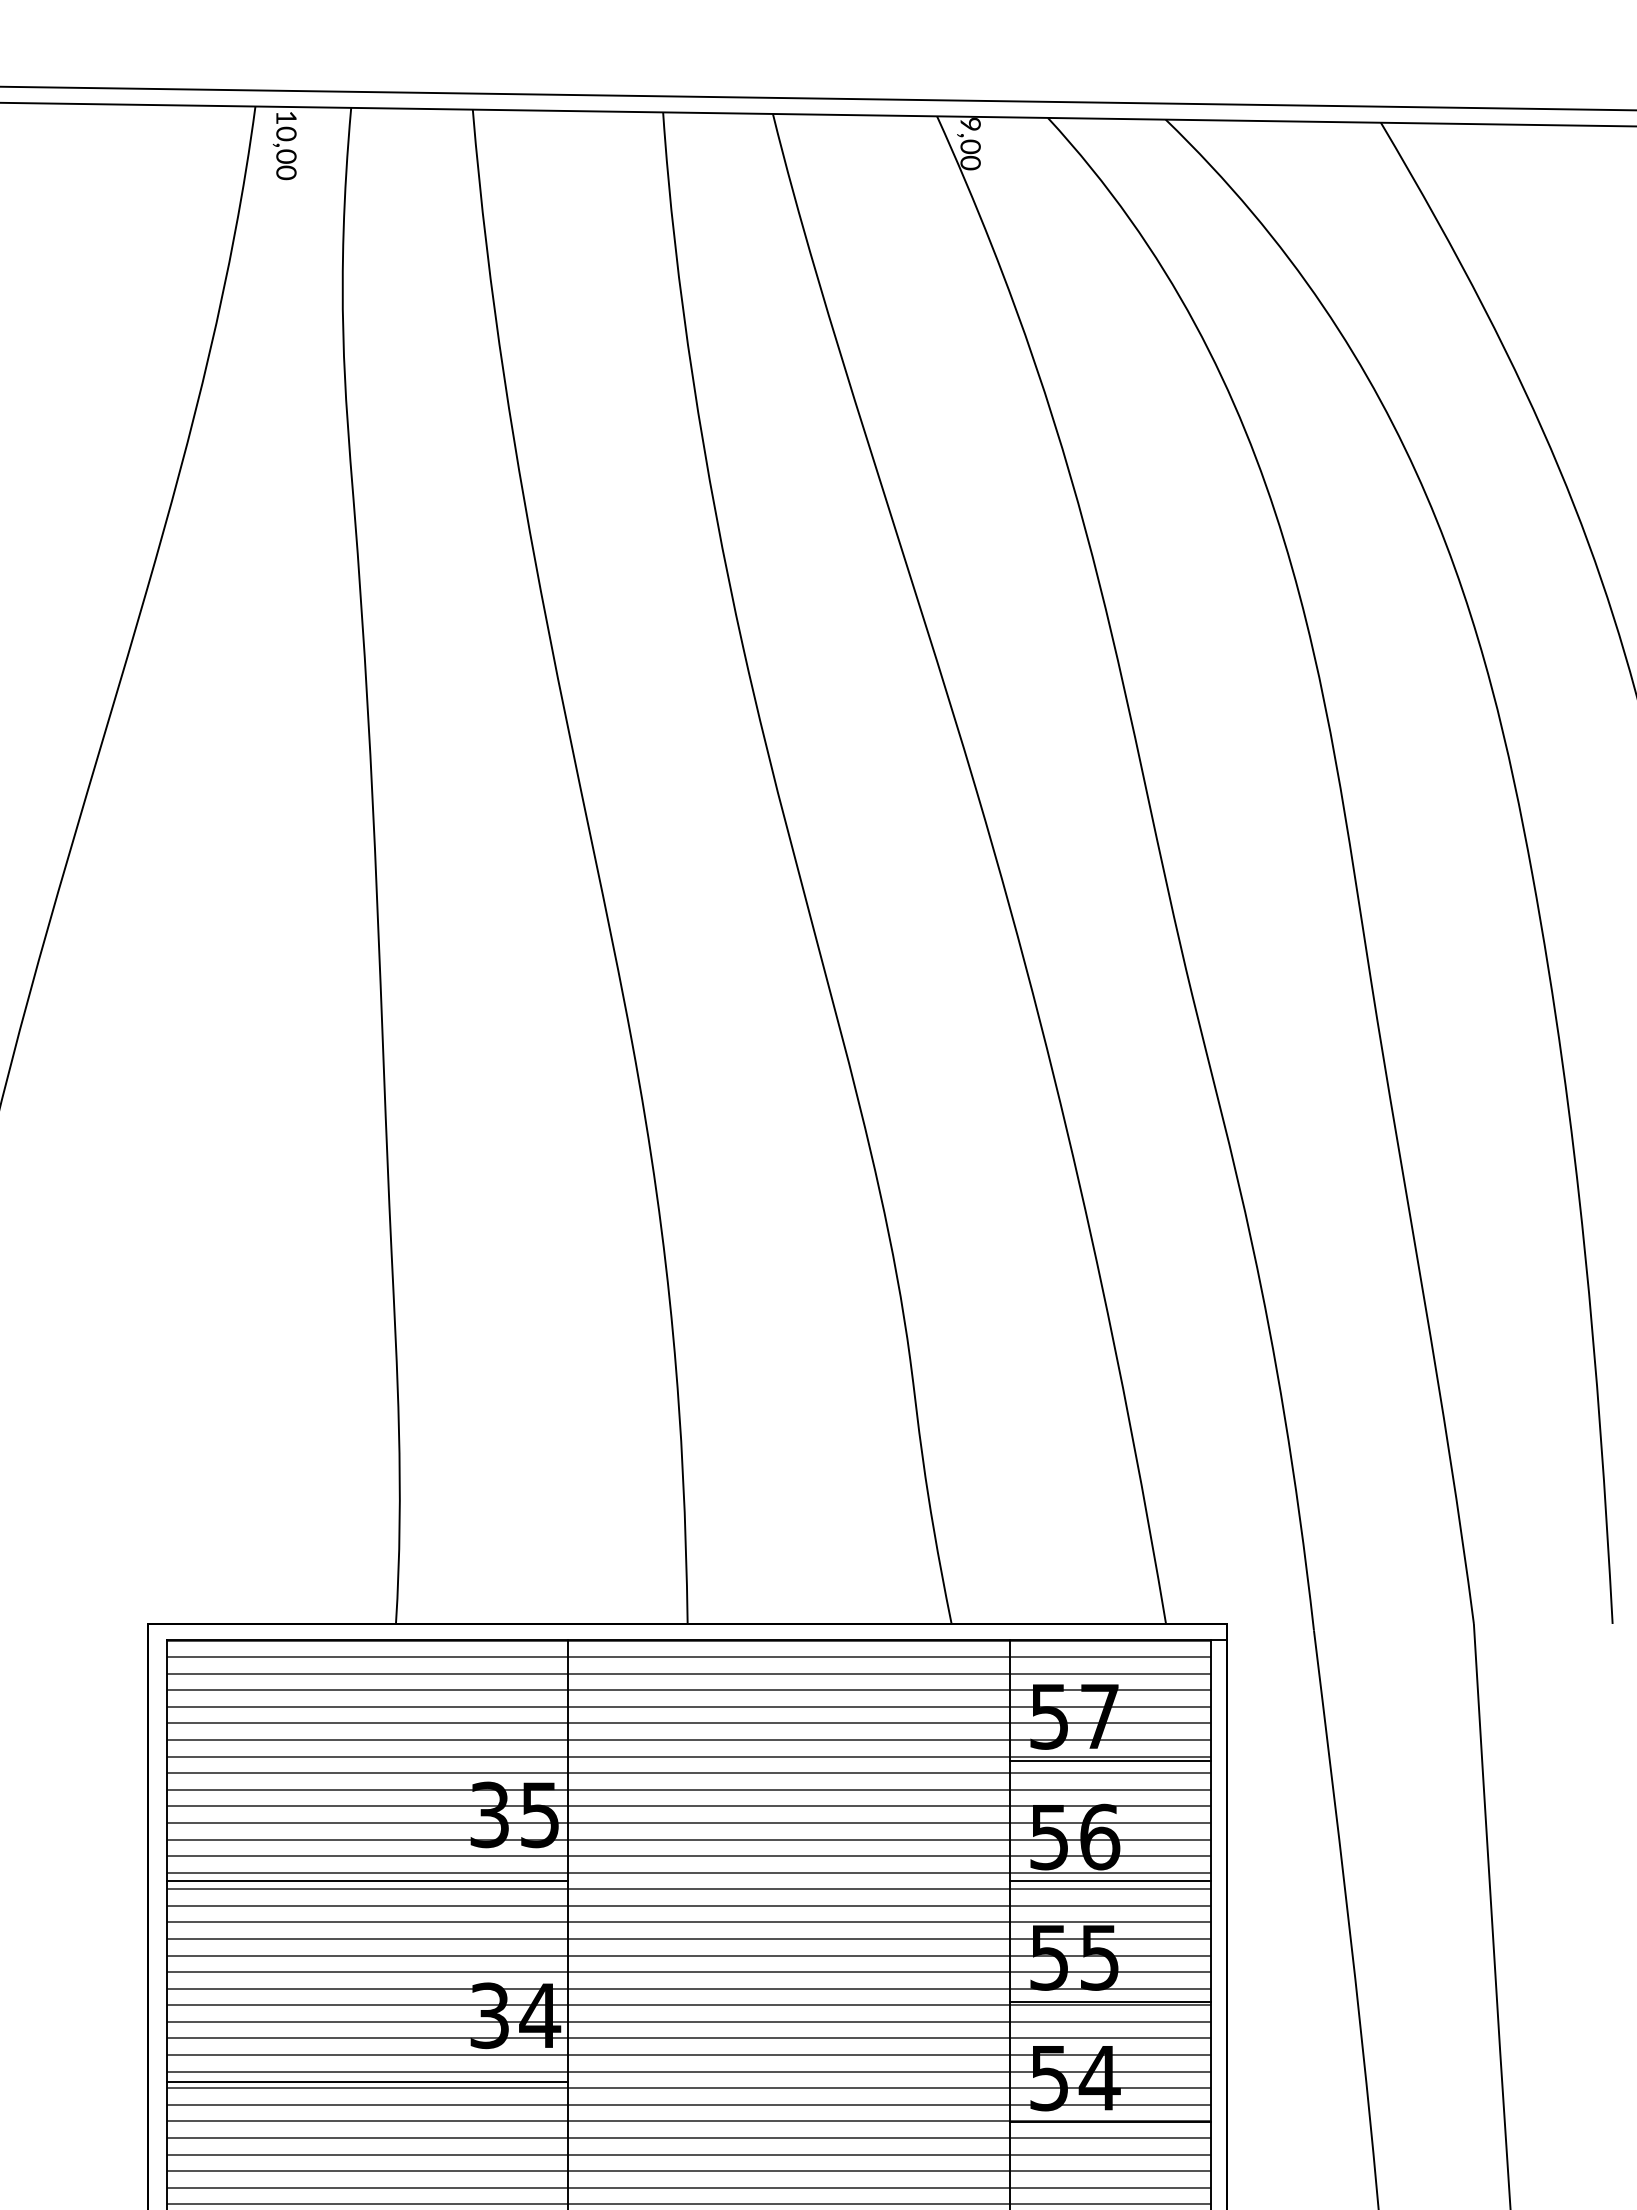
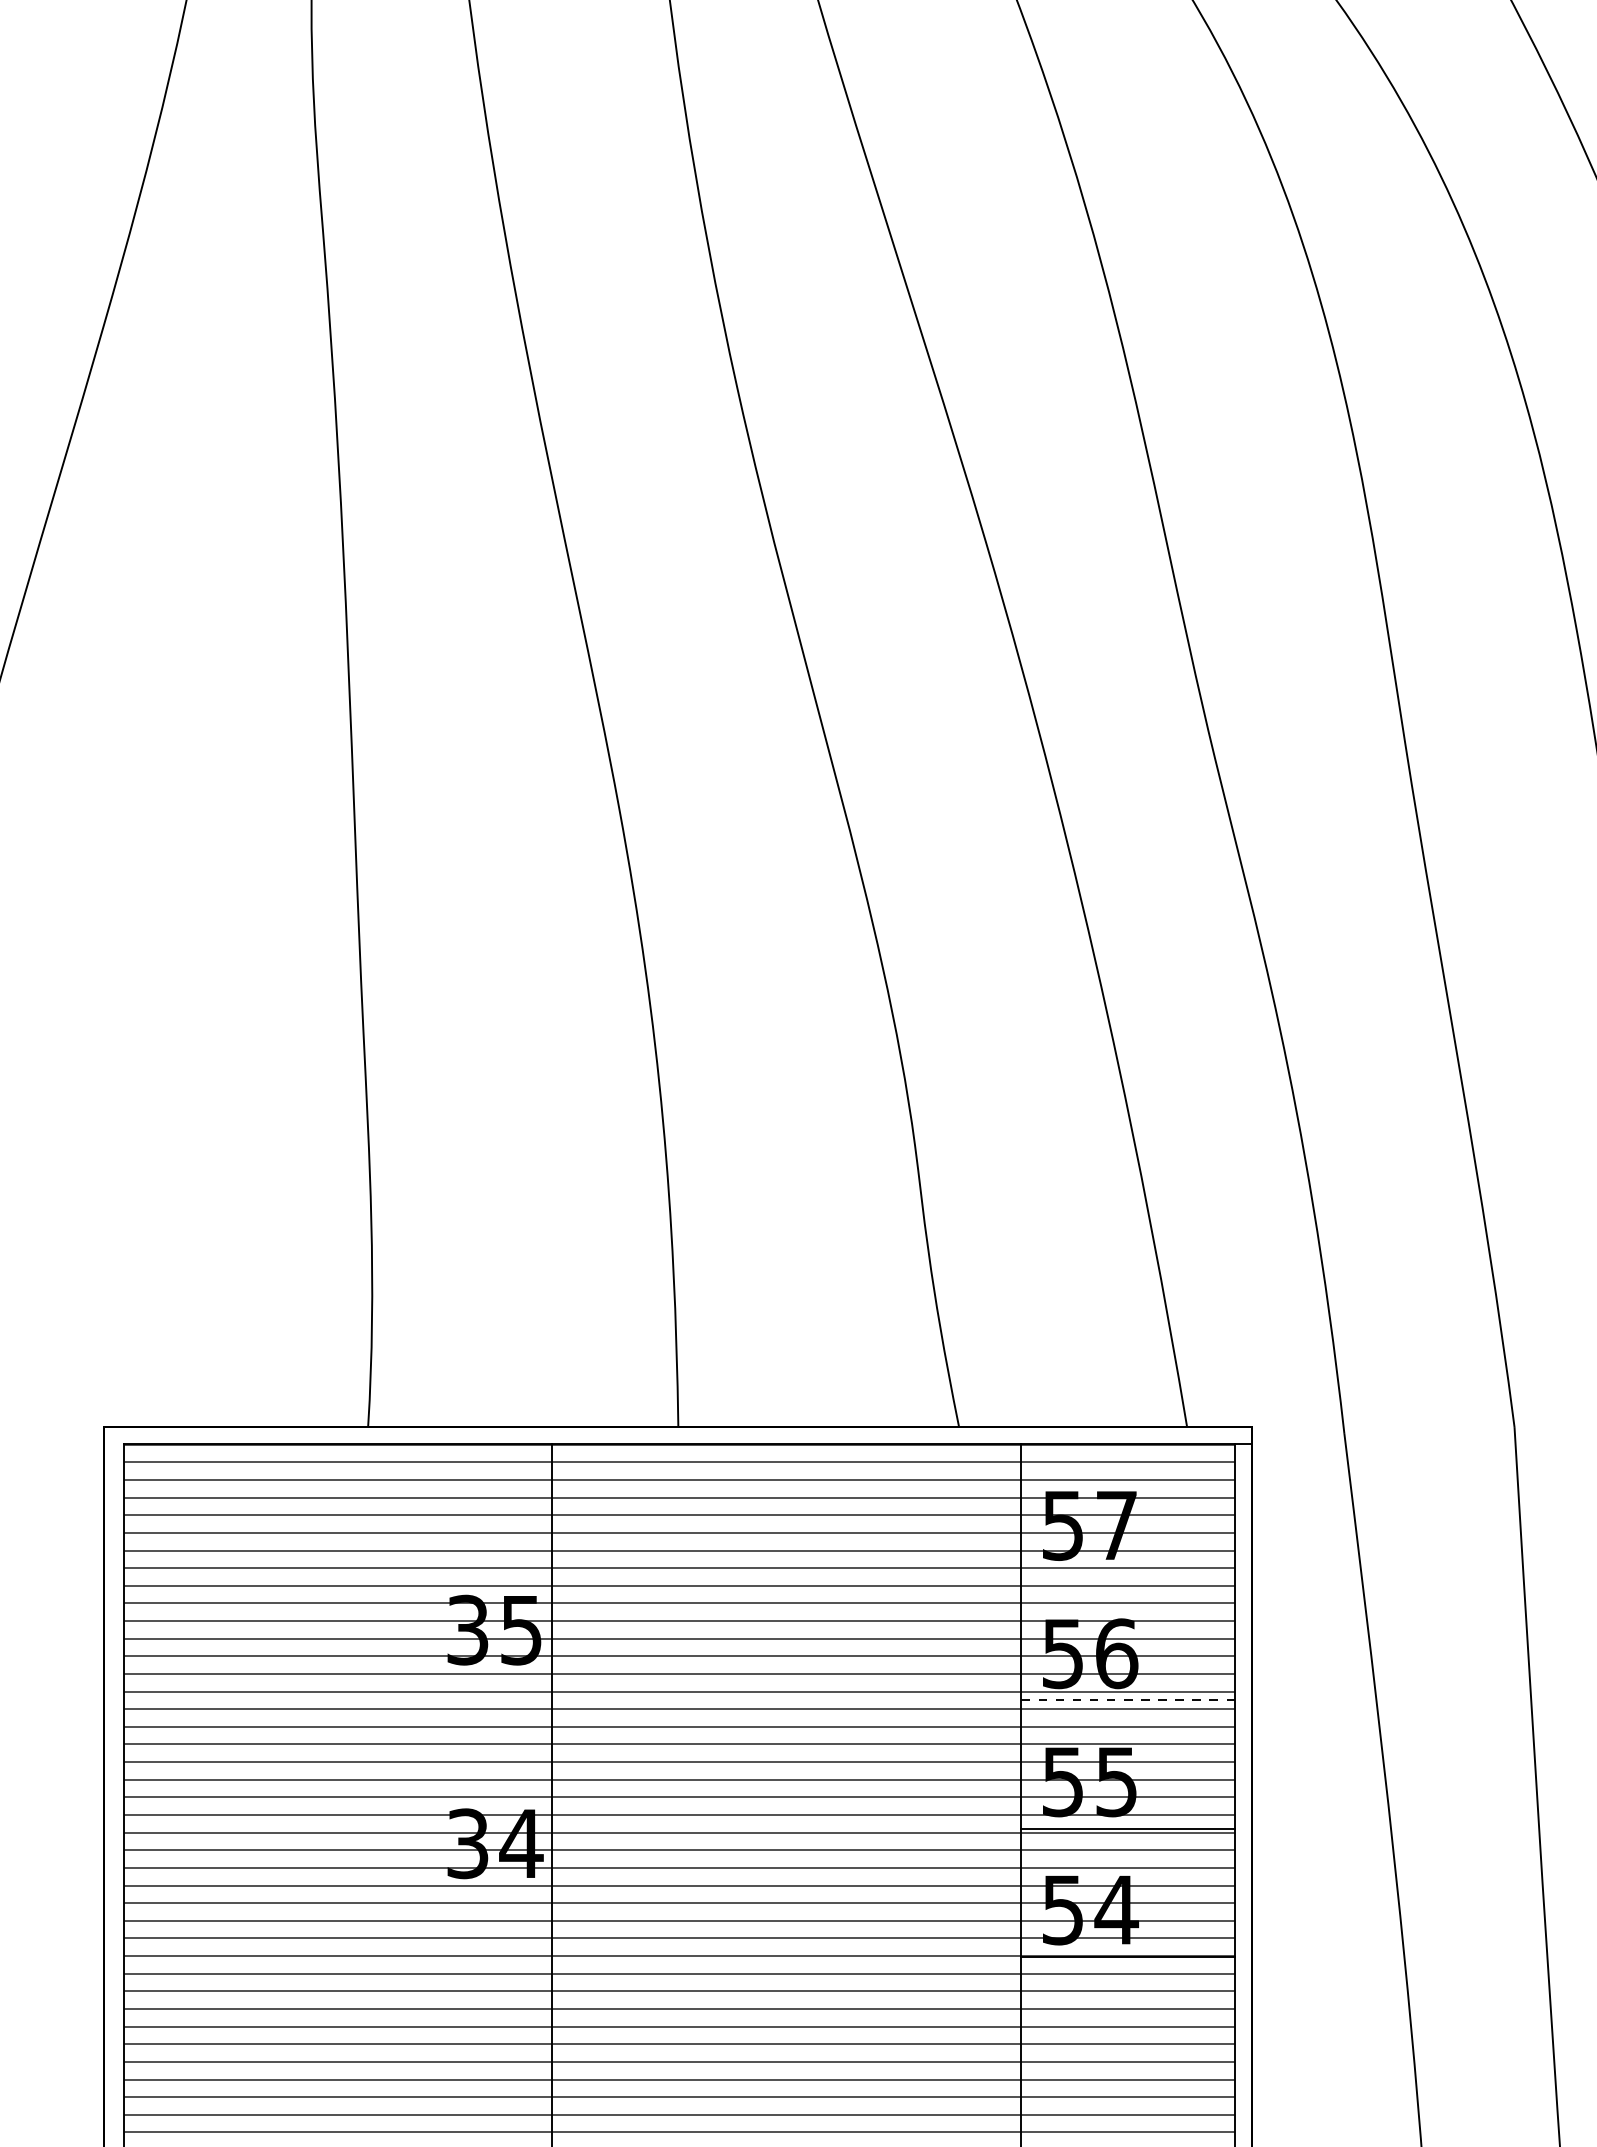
line: (1110, 1760) -> (1128, 1572), removed
line: (367, 1881) -> (337, 1700), removed
line: (1111, 1881) -> (1129, 1700), solid -> dashed
line: (367, 2081) -> (337, 1913), removed

